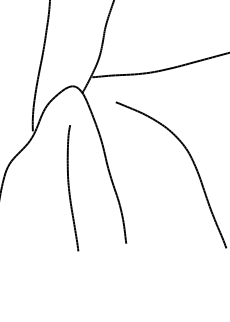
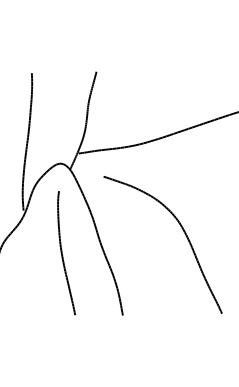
part: (73, 188) -> (66, 253), moved

